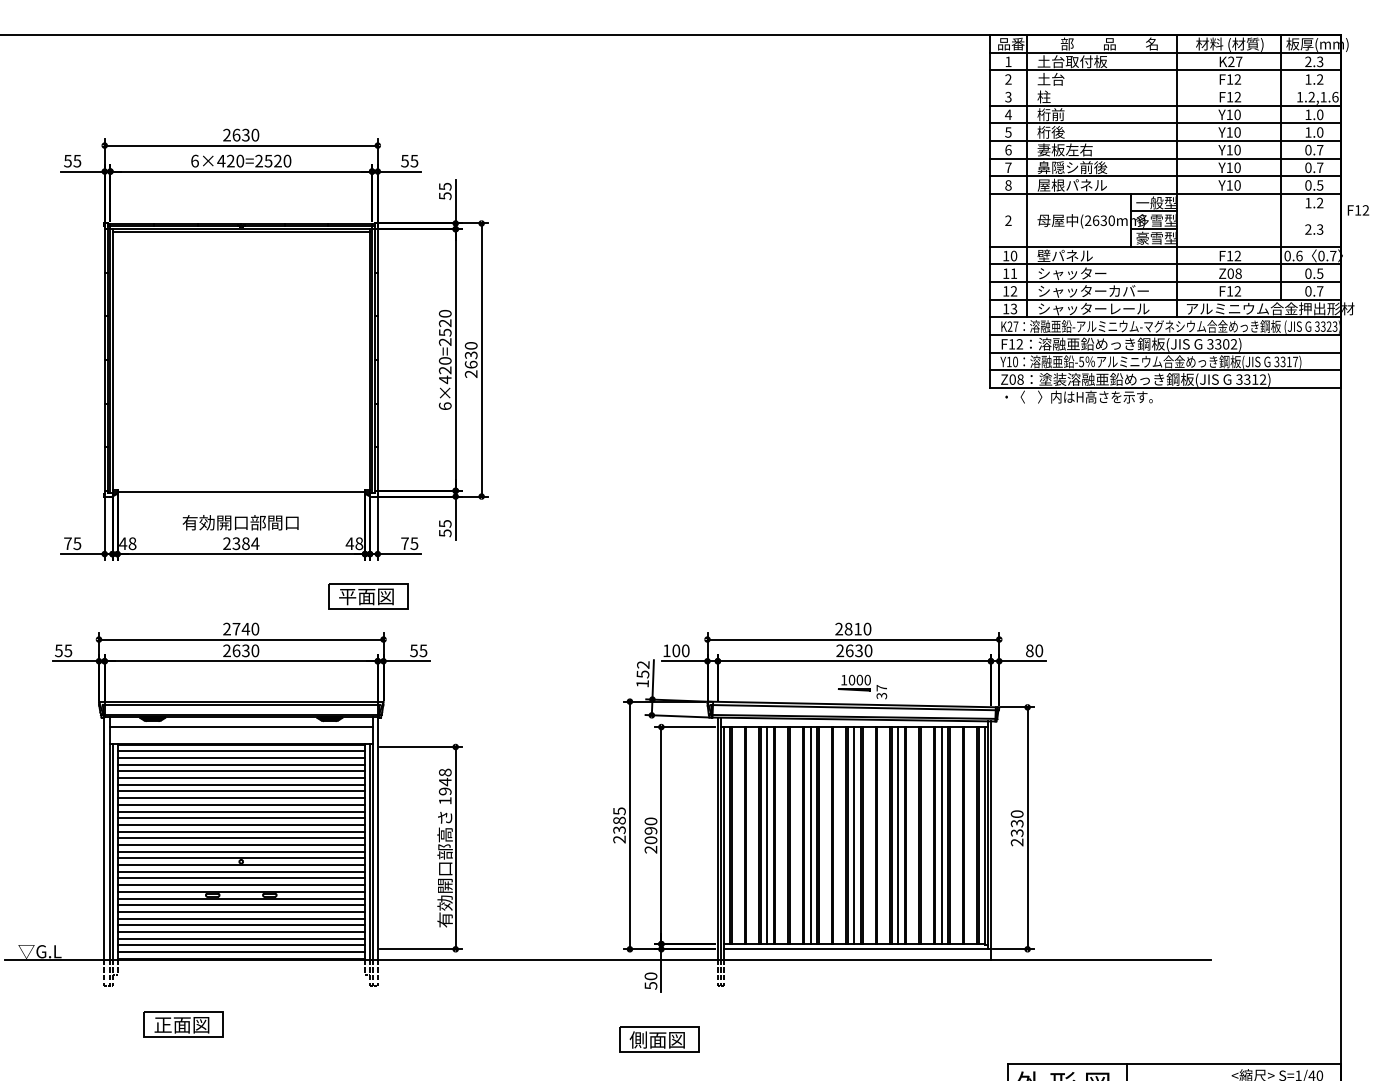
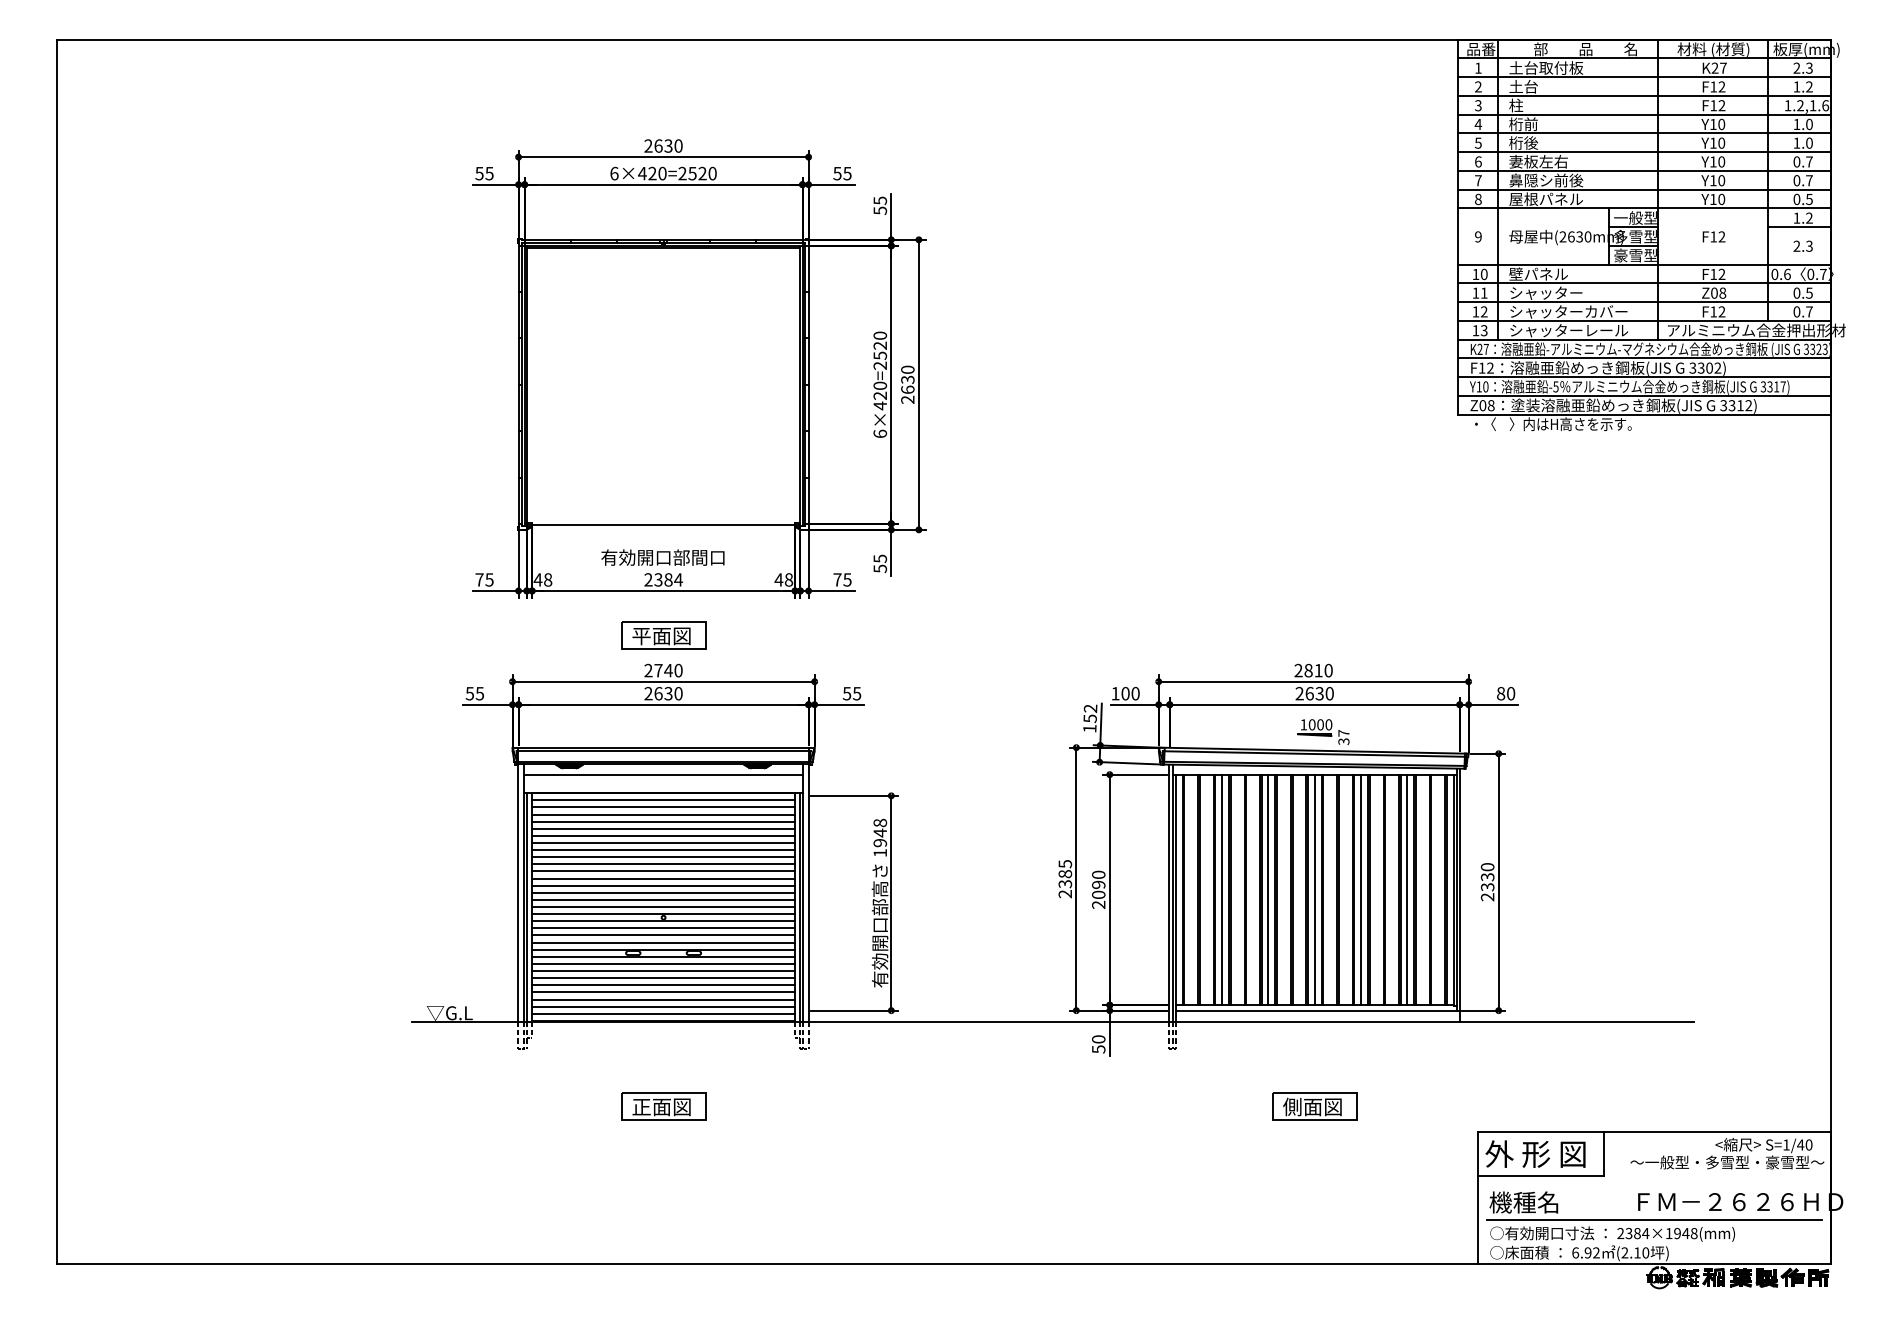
line: (1164, 87) -> (1644, 95), added
text: (1357, 209) -> (1713, 236), moved
line: (1310, 211) -> (1799, 227), added
text: (1008, 221) -> (1478, 237), 2 -> 9
part: (368, 596) -> (663, 635), moved
part: (183, 1024) -> (663, 1106), moved
part: (659, 1039) -> (1314, 1106), moved

